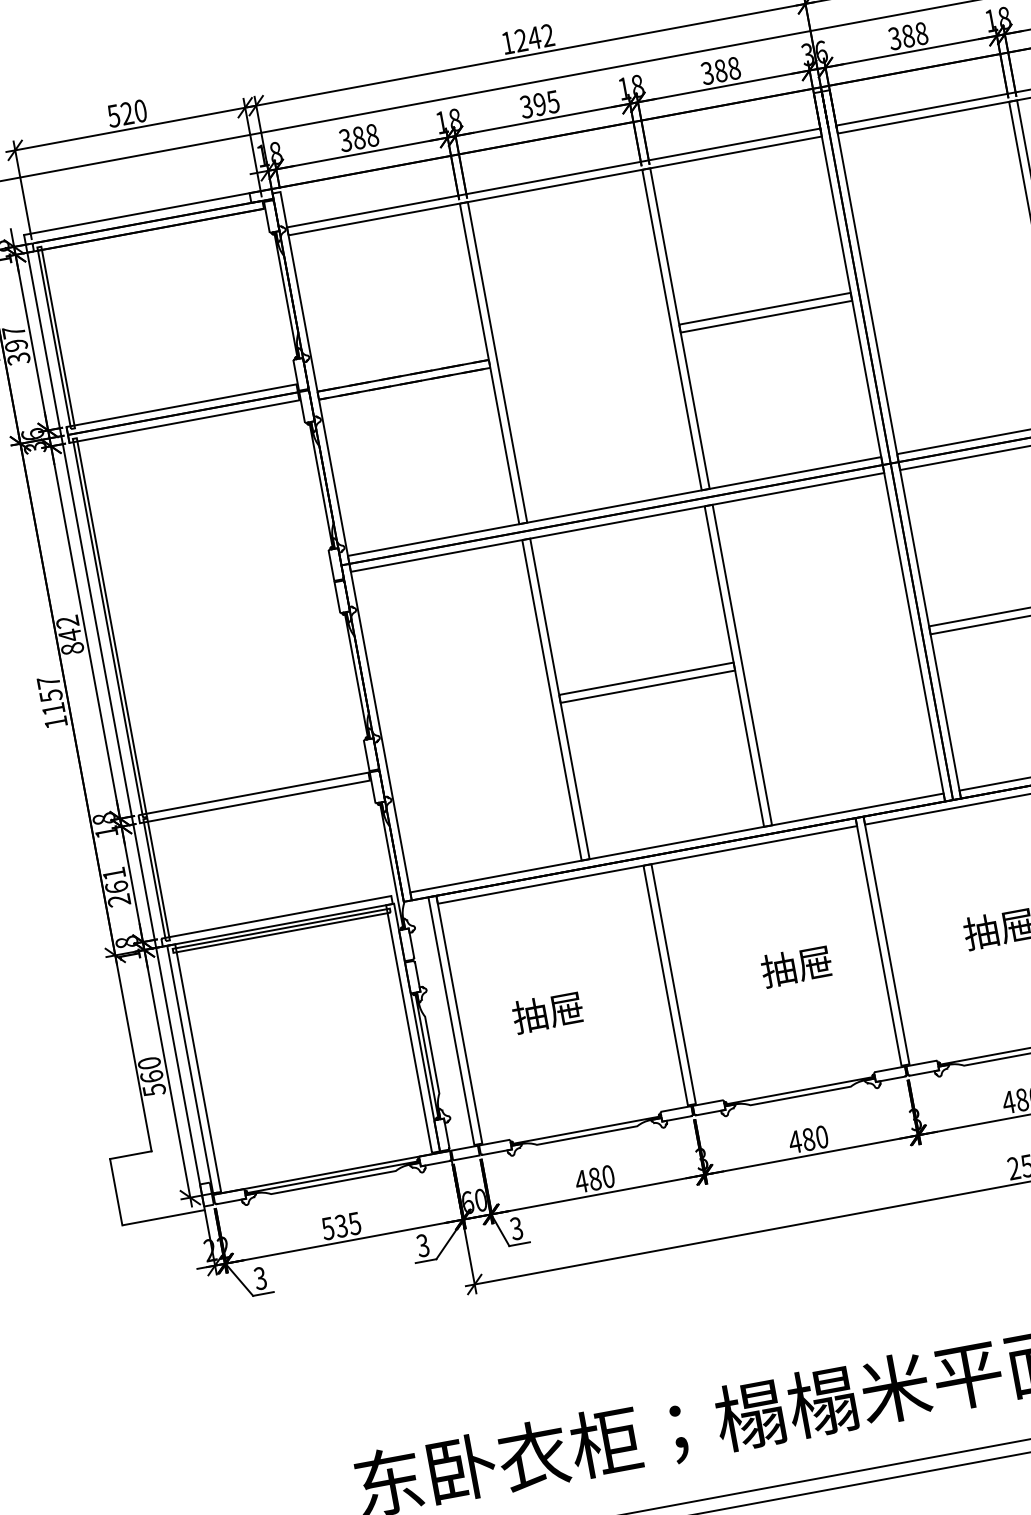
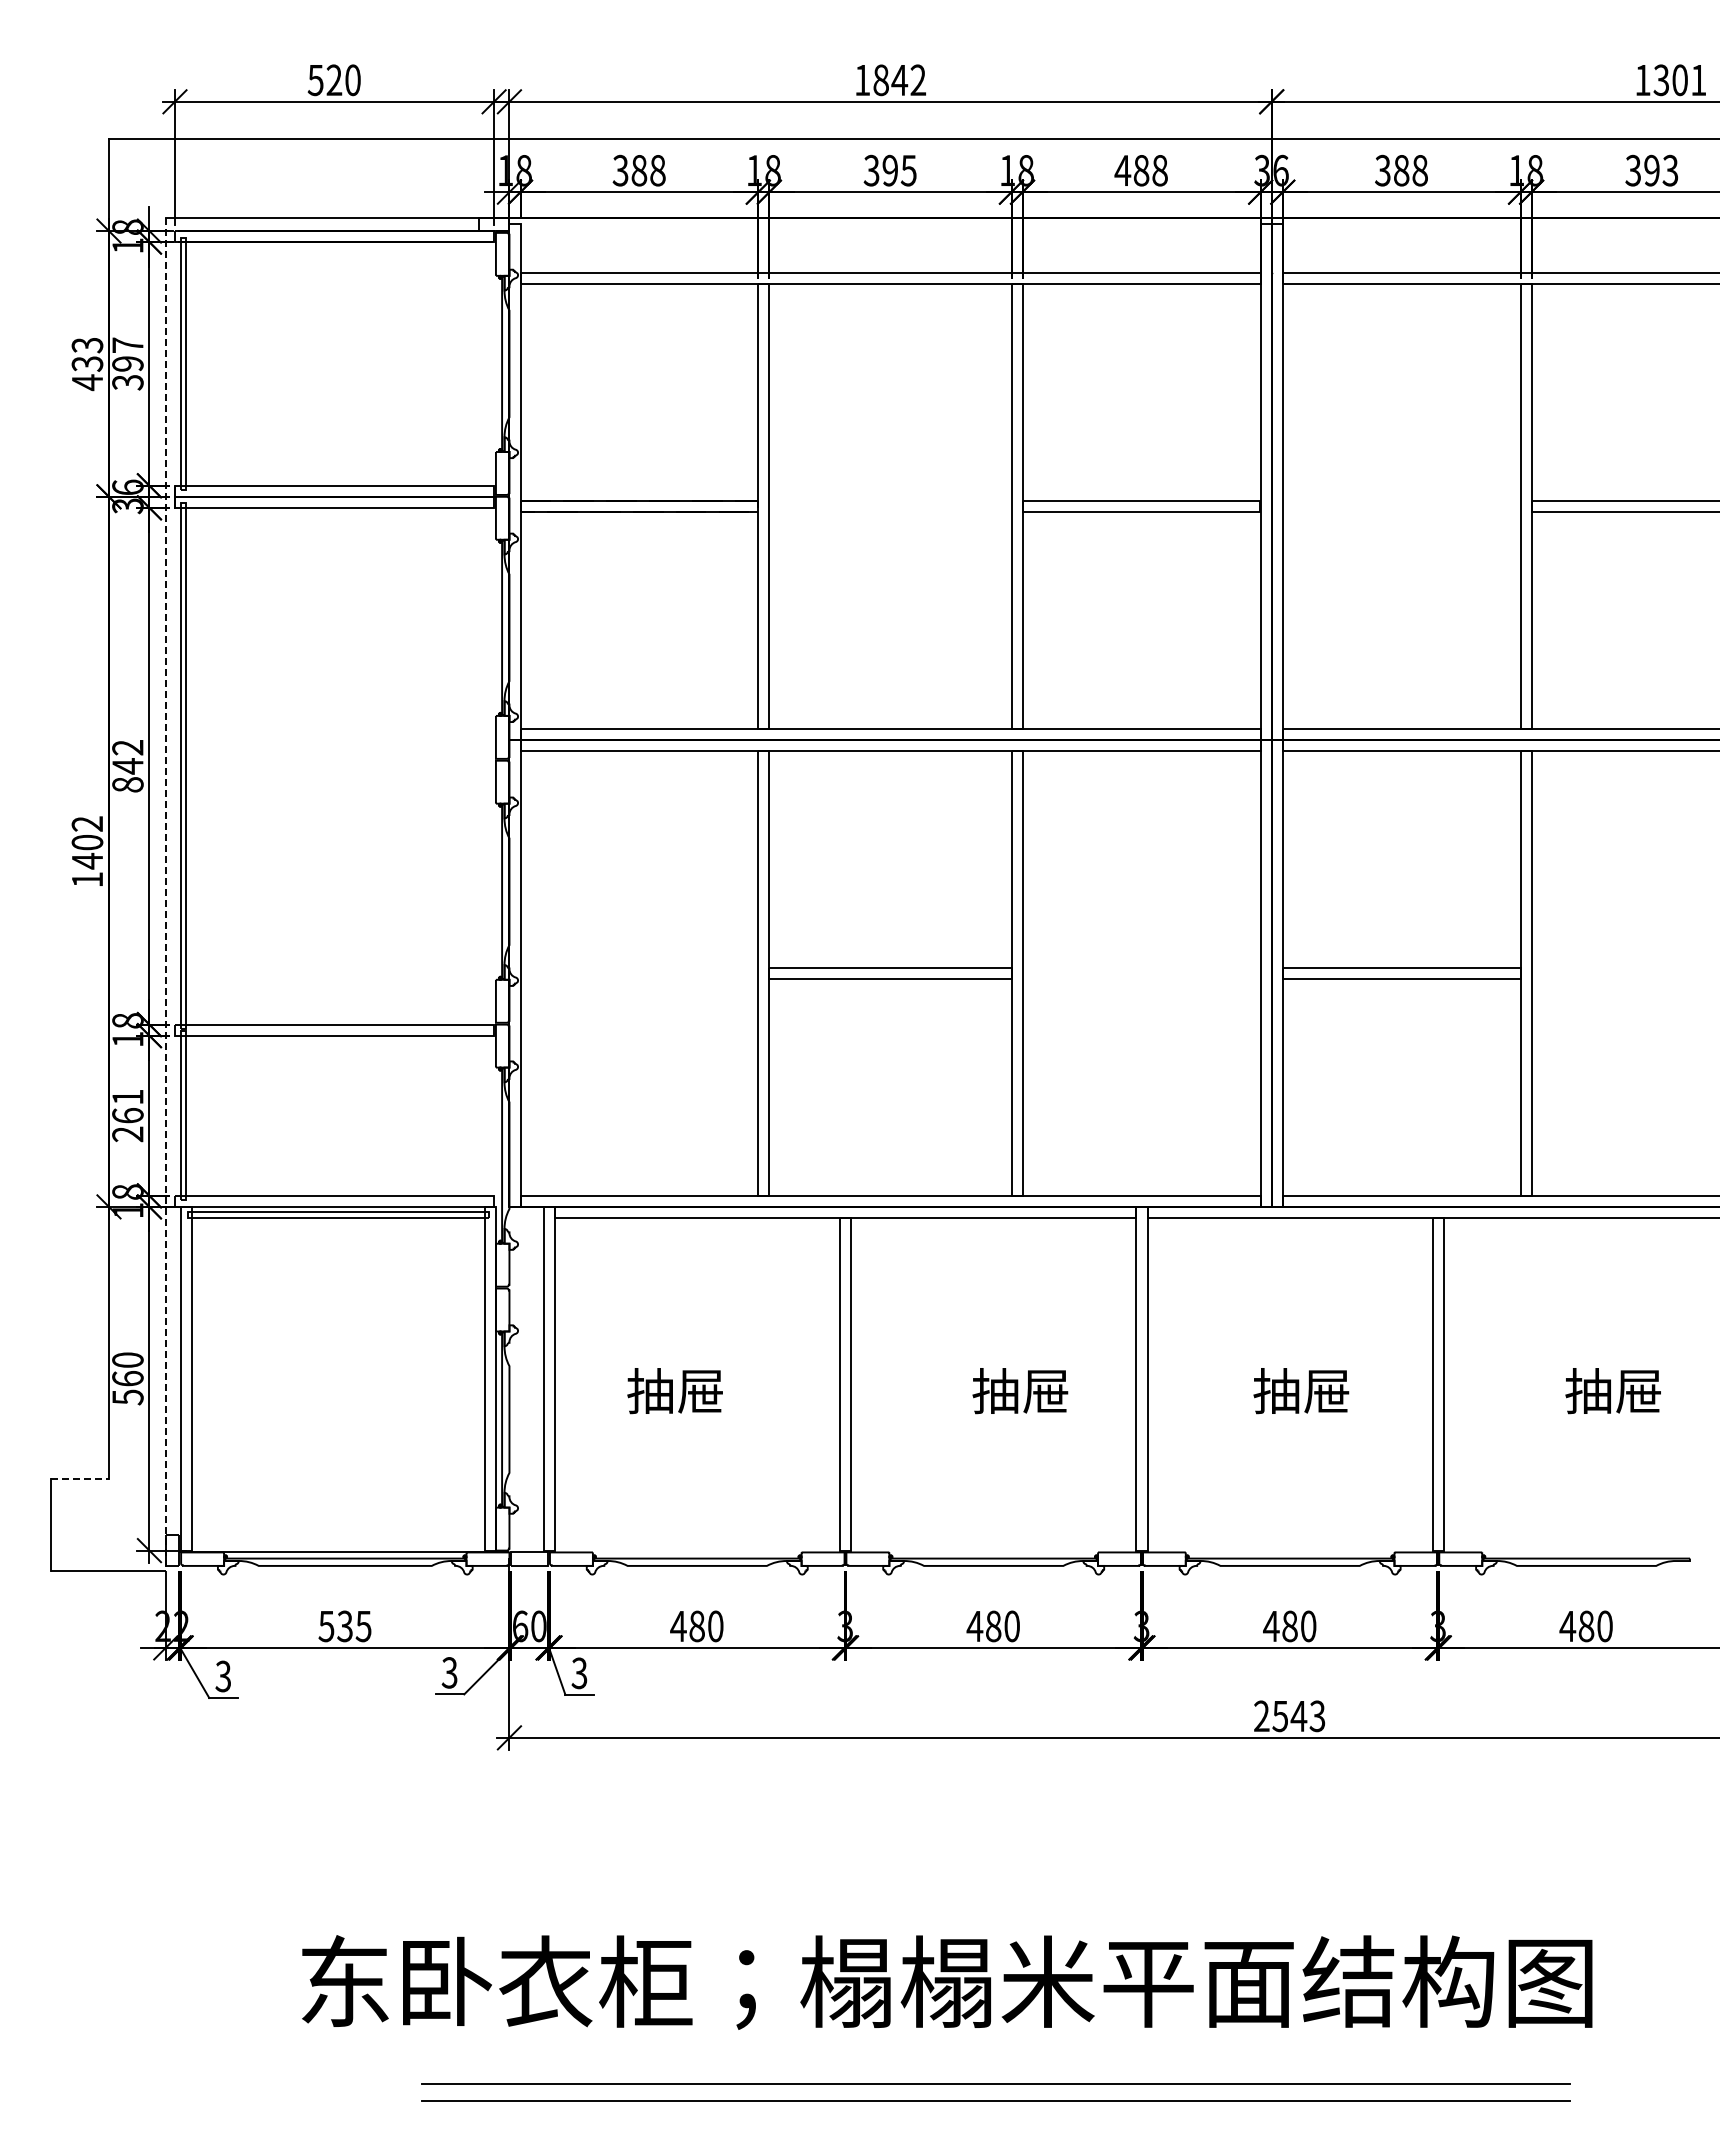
text: (520, 40) -> (880, 80), 1242 -> 1842
text: (707, 73) -> (1122, 170), 388 -> 488
text: (51, 695) -> (87, 842), 1157 -> 1402
line: (114, 722) -> (165, 894), solid -> dashed
line: (131, 1154) -> (80, 1478), solid -> dashed

